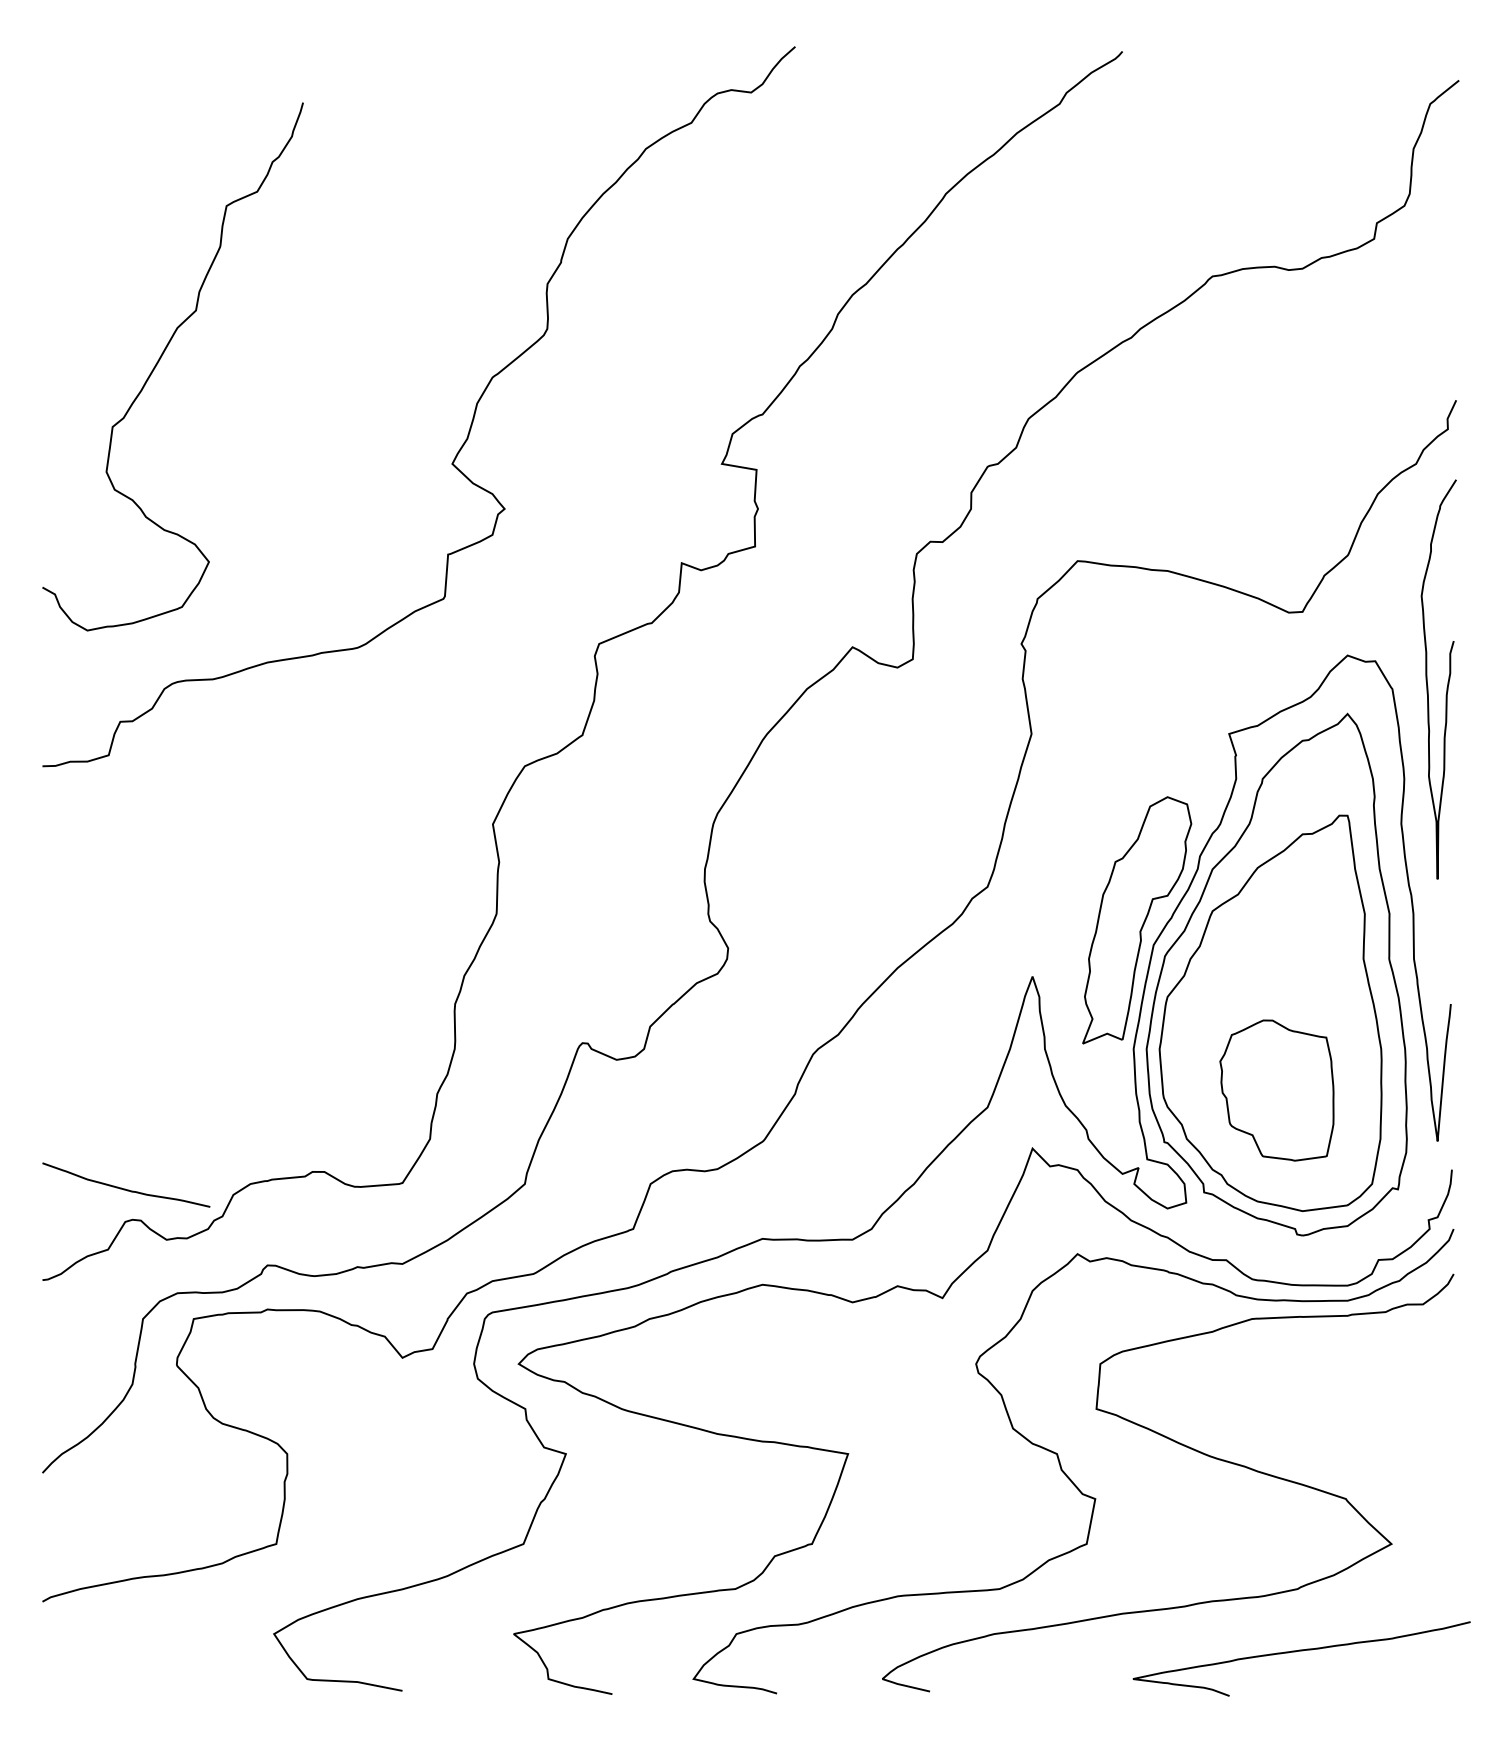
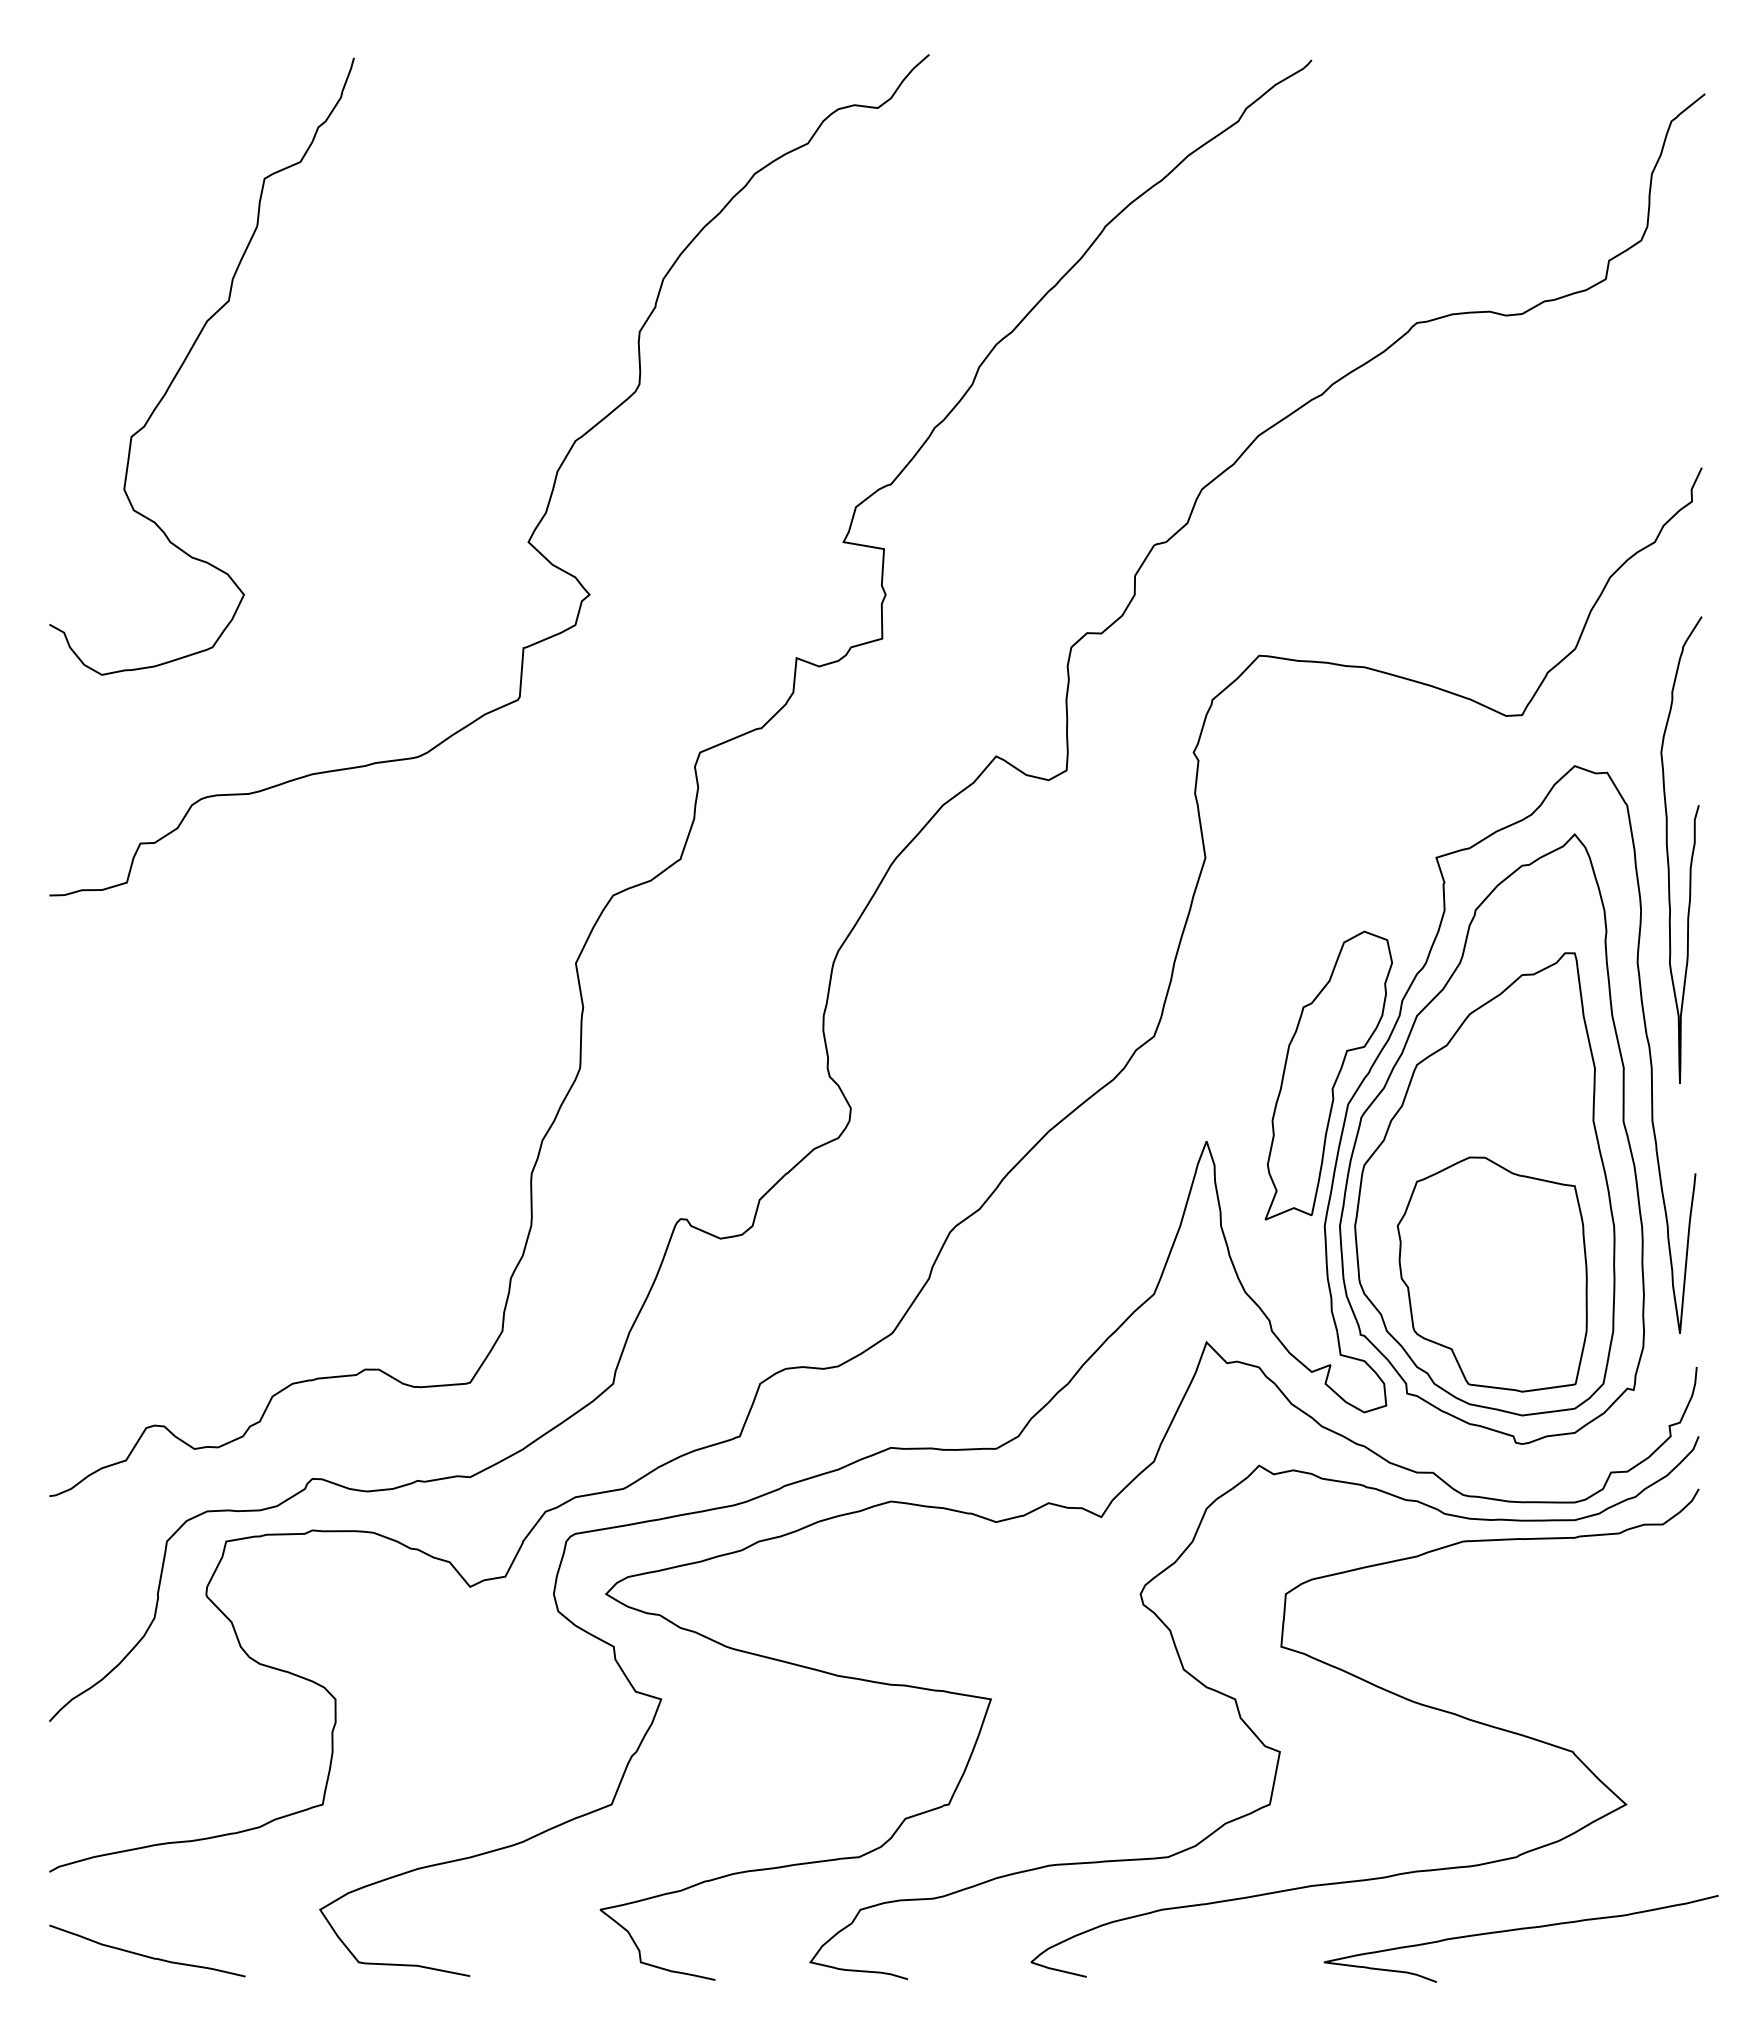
curve: (161, 358) -> (188, 356), moved
curve: (1448, 678) -> (1692, 849), moved
part: (1276, 1090) -> (1491, 1274), size x1.43
curve: (126, 1188) -> (147, 1955), moved

